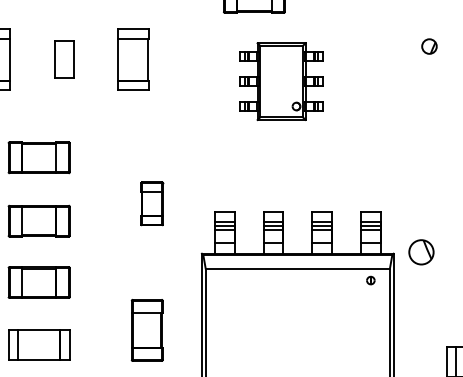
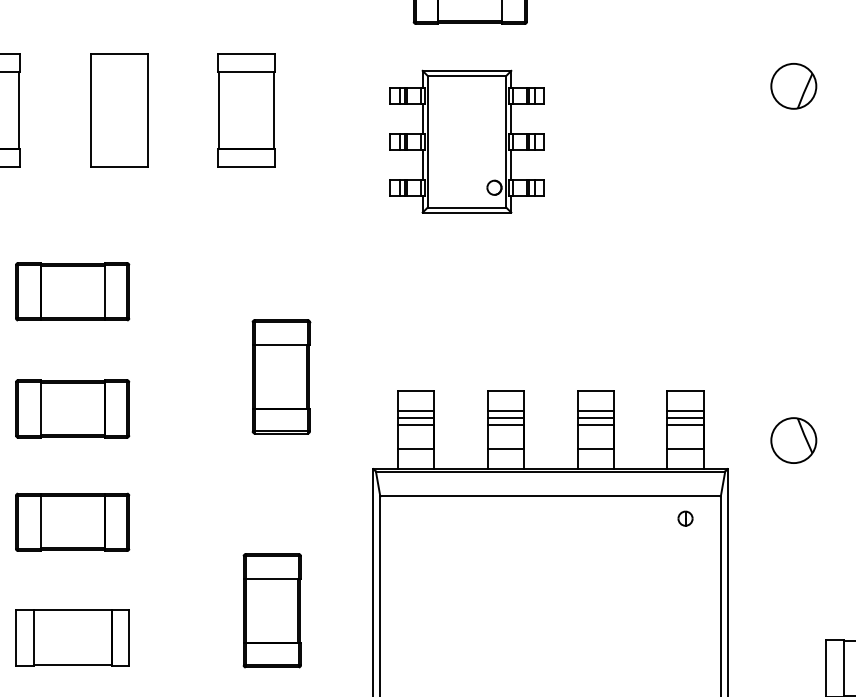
part: (429, 46) -> (793, 86), size x1.67
part: (64, 59) -> (119, 110), size x1.67
part: (281, 81) -> (466, 141), moved
part: (152, 203) -> (282, 376), size x1.43
part: (421, 252) -> (793, 440), moved

